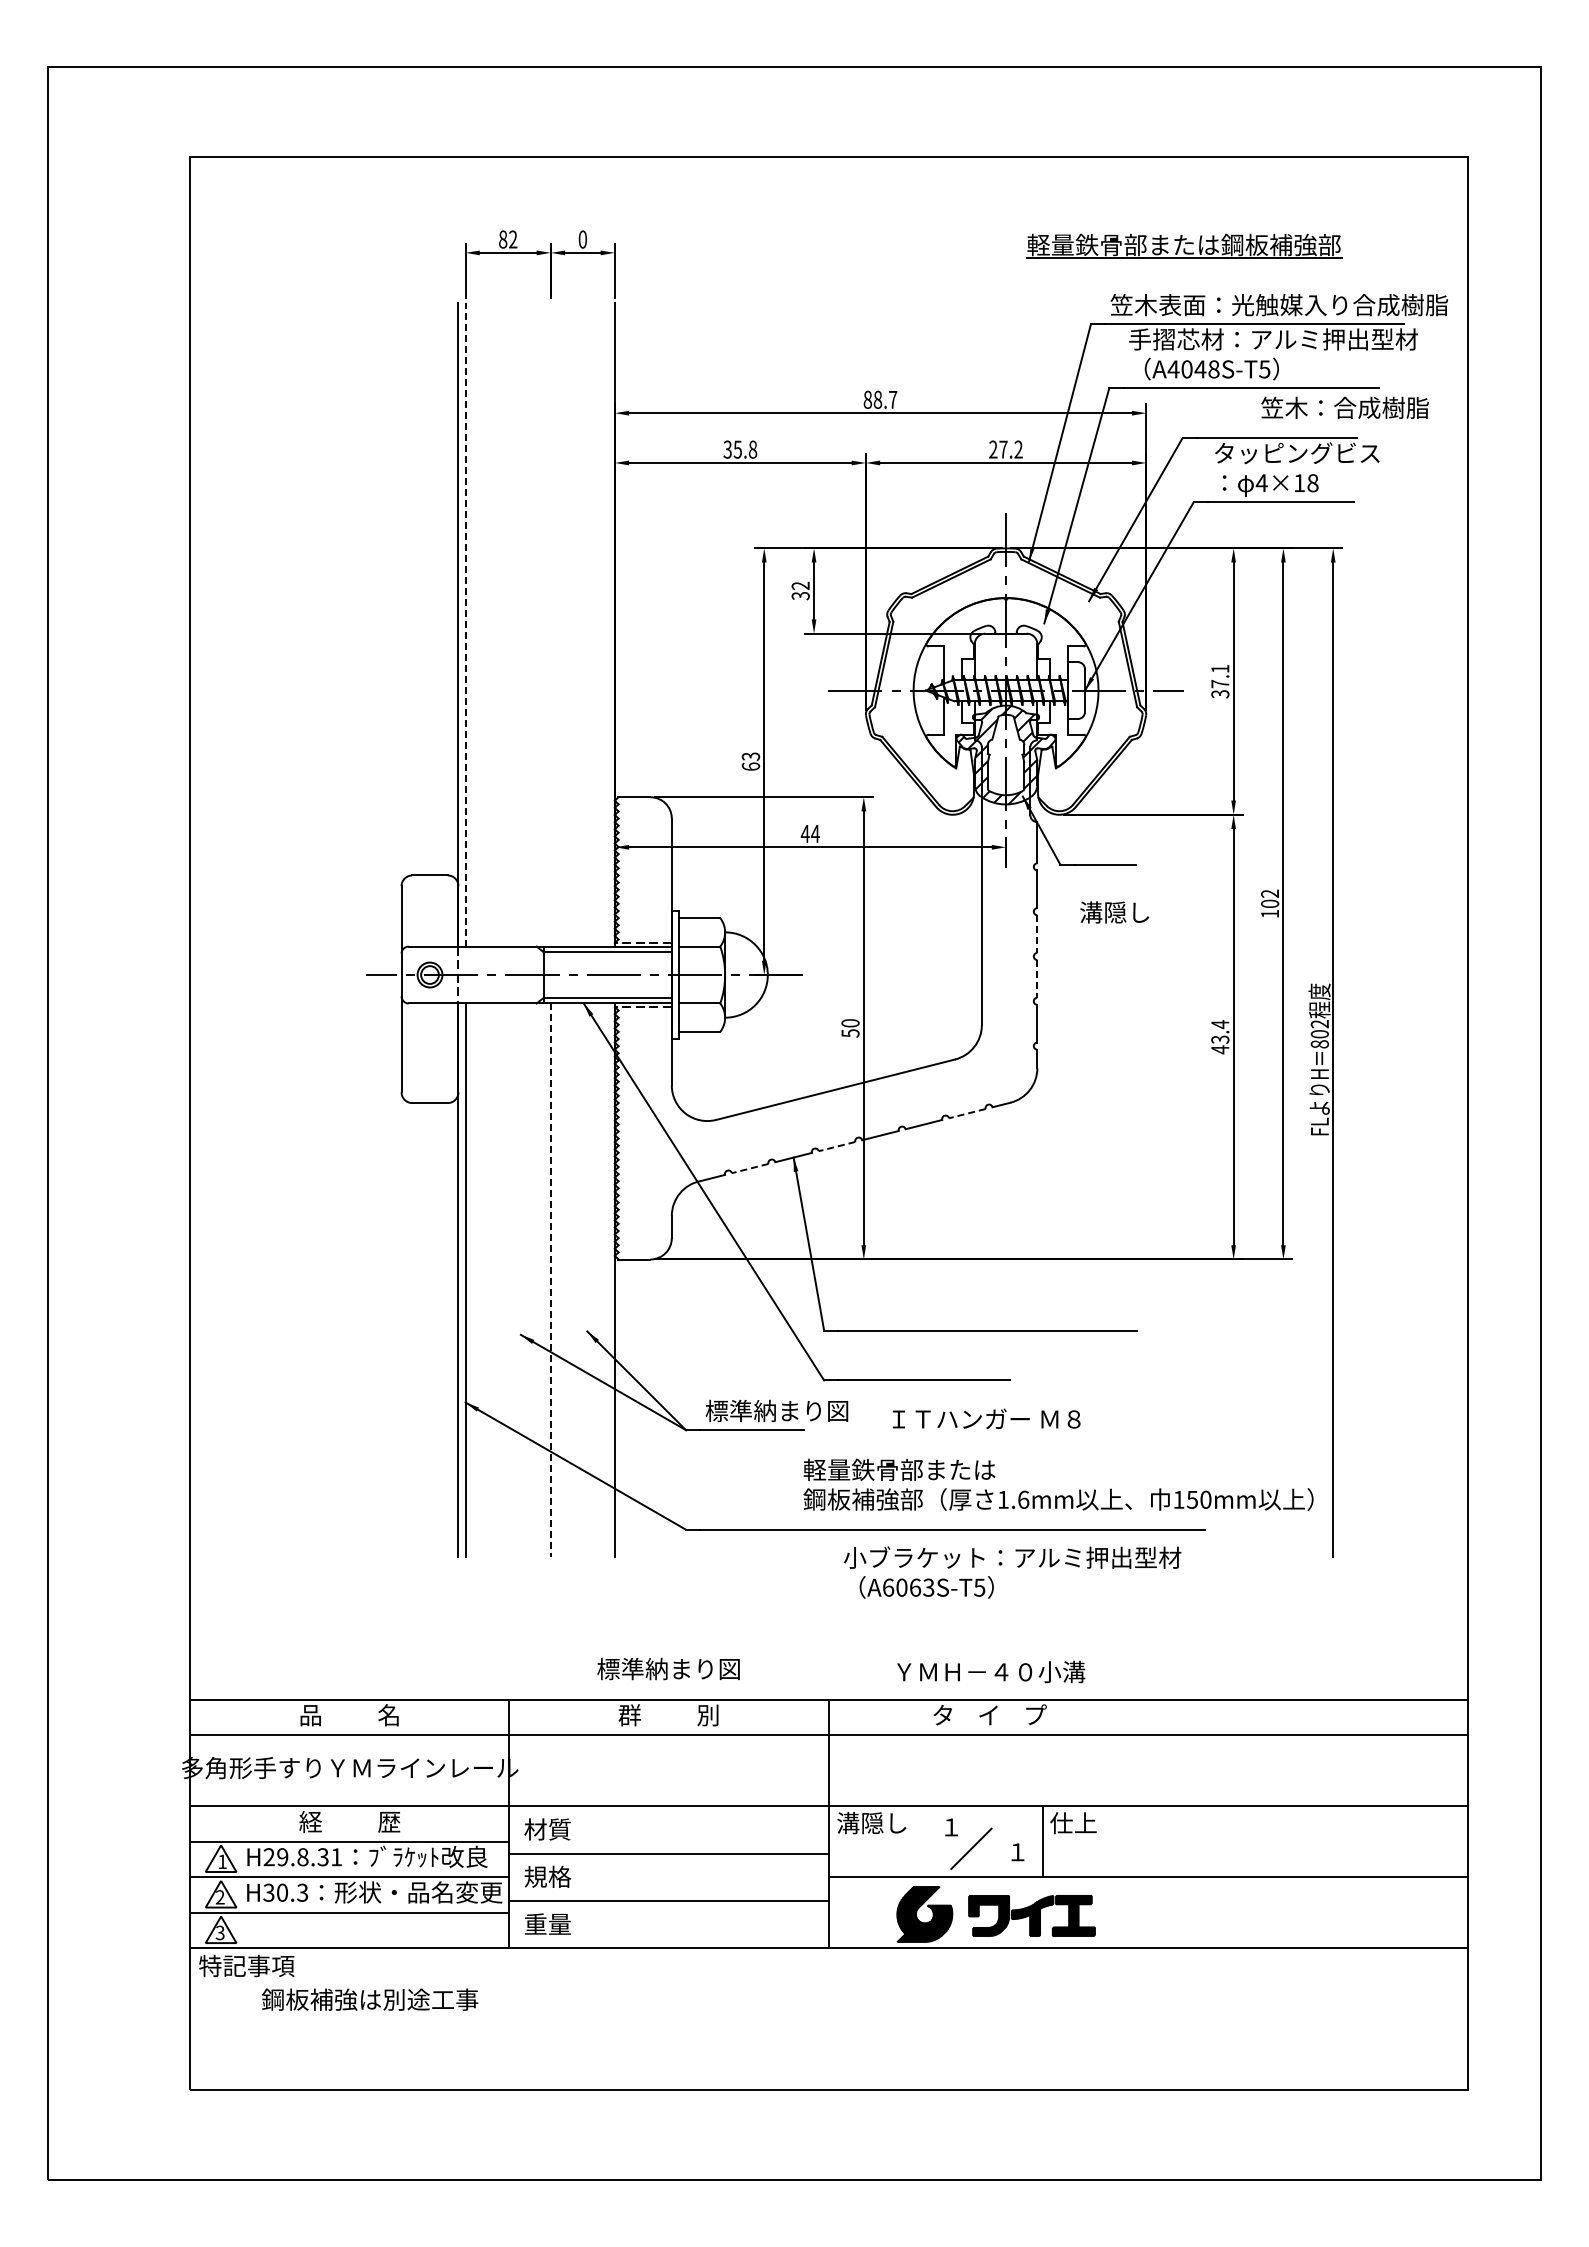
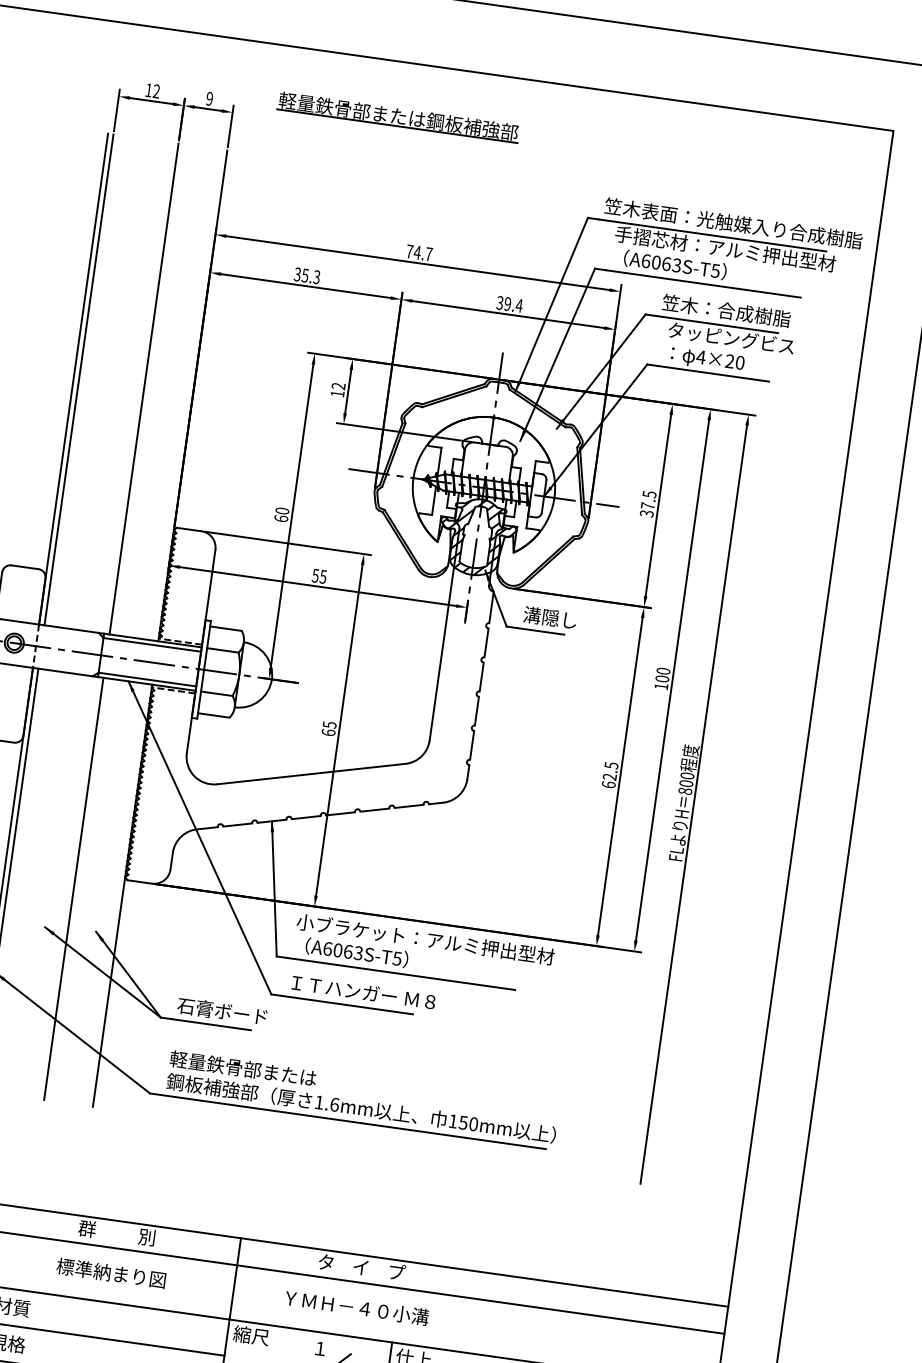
text: (503, 239) -> (149, 90), 82 -> 12
text: (582, 239) -> (209, 98), 0 -> 9
part: (1184, 245) -> (398, 116), moved
text: (1193, 369) -> (661, 263), A4048S-T5 -> A6063S-T5
text: (872, 399) -> (413, 251), 88.7 -> 74.7
text: (1344, 407) -> (726, 310), moved
text: (752, 449) -> (316, 277), 35.8 -> 35.3
text: (1006, 449) -> (510, 304), 27.2 -> 39.4
text: (1306, 483) -> (735, 362), 4×18 -> 4×20
text: (800, 596) -> (337, 394), 32 -> 12
line: (465, 624) -> (78, 379), dashed -> solid
line: (550, 624) -> (143, 388), added
text: (1220, 668) -> (649, 494), 37.1 -> 37.5
text: (750, 756) -> (282, 510), 63 -> 60
text: (809, 834) -> (318, 576), 44 -> 55
text: (1270, 893) -> (663, 671), 102 -> 100
text: (1114, 912) -> (550, 617), moved
line: (1037, 934) -> (481, 677), dashed -> solid
line: (1037, 978) -> (477, 710), dashed -> solid
text: (1319, 1024) -> (687, 776), 802 -> 800
text: (850, 1028) -> (329, 728), 50 -> 65
text: (1220, 1037) -> (610, 775), 43.4 -> 62.5
line: (967, 1113) -> (409, 806), dashed -> solid
line: (837, 1146) -> (306, 817), dashed -> solid
line: (750, 1168) -> (237, 825), dashed -> solid
line: (550, 1280) -> (73, 888), dashed -> solid
text: (776, 1410) -> (231, 1012), 標準納まり図 -> 石膏ボード
text: (986, 1418) -> (363, 991), moved
text: (1058, 1484) -> (362, 1096), moved
text: (1012, 1572) -> (423, 950), moved
text: (668, 1668) -> (111, 1272), moved
text: (991, 1671) -> (357, 1307), moved
text: (871, 1823) -> (260, 1337), 溝隠し -> 縮尺

